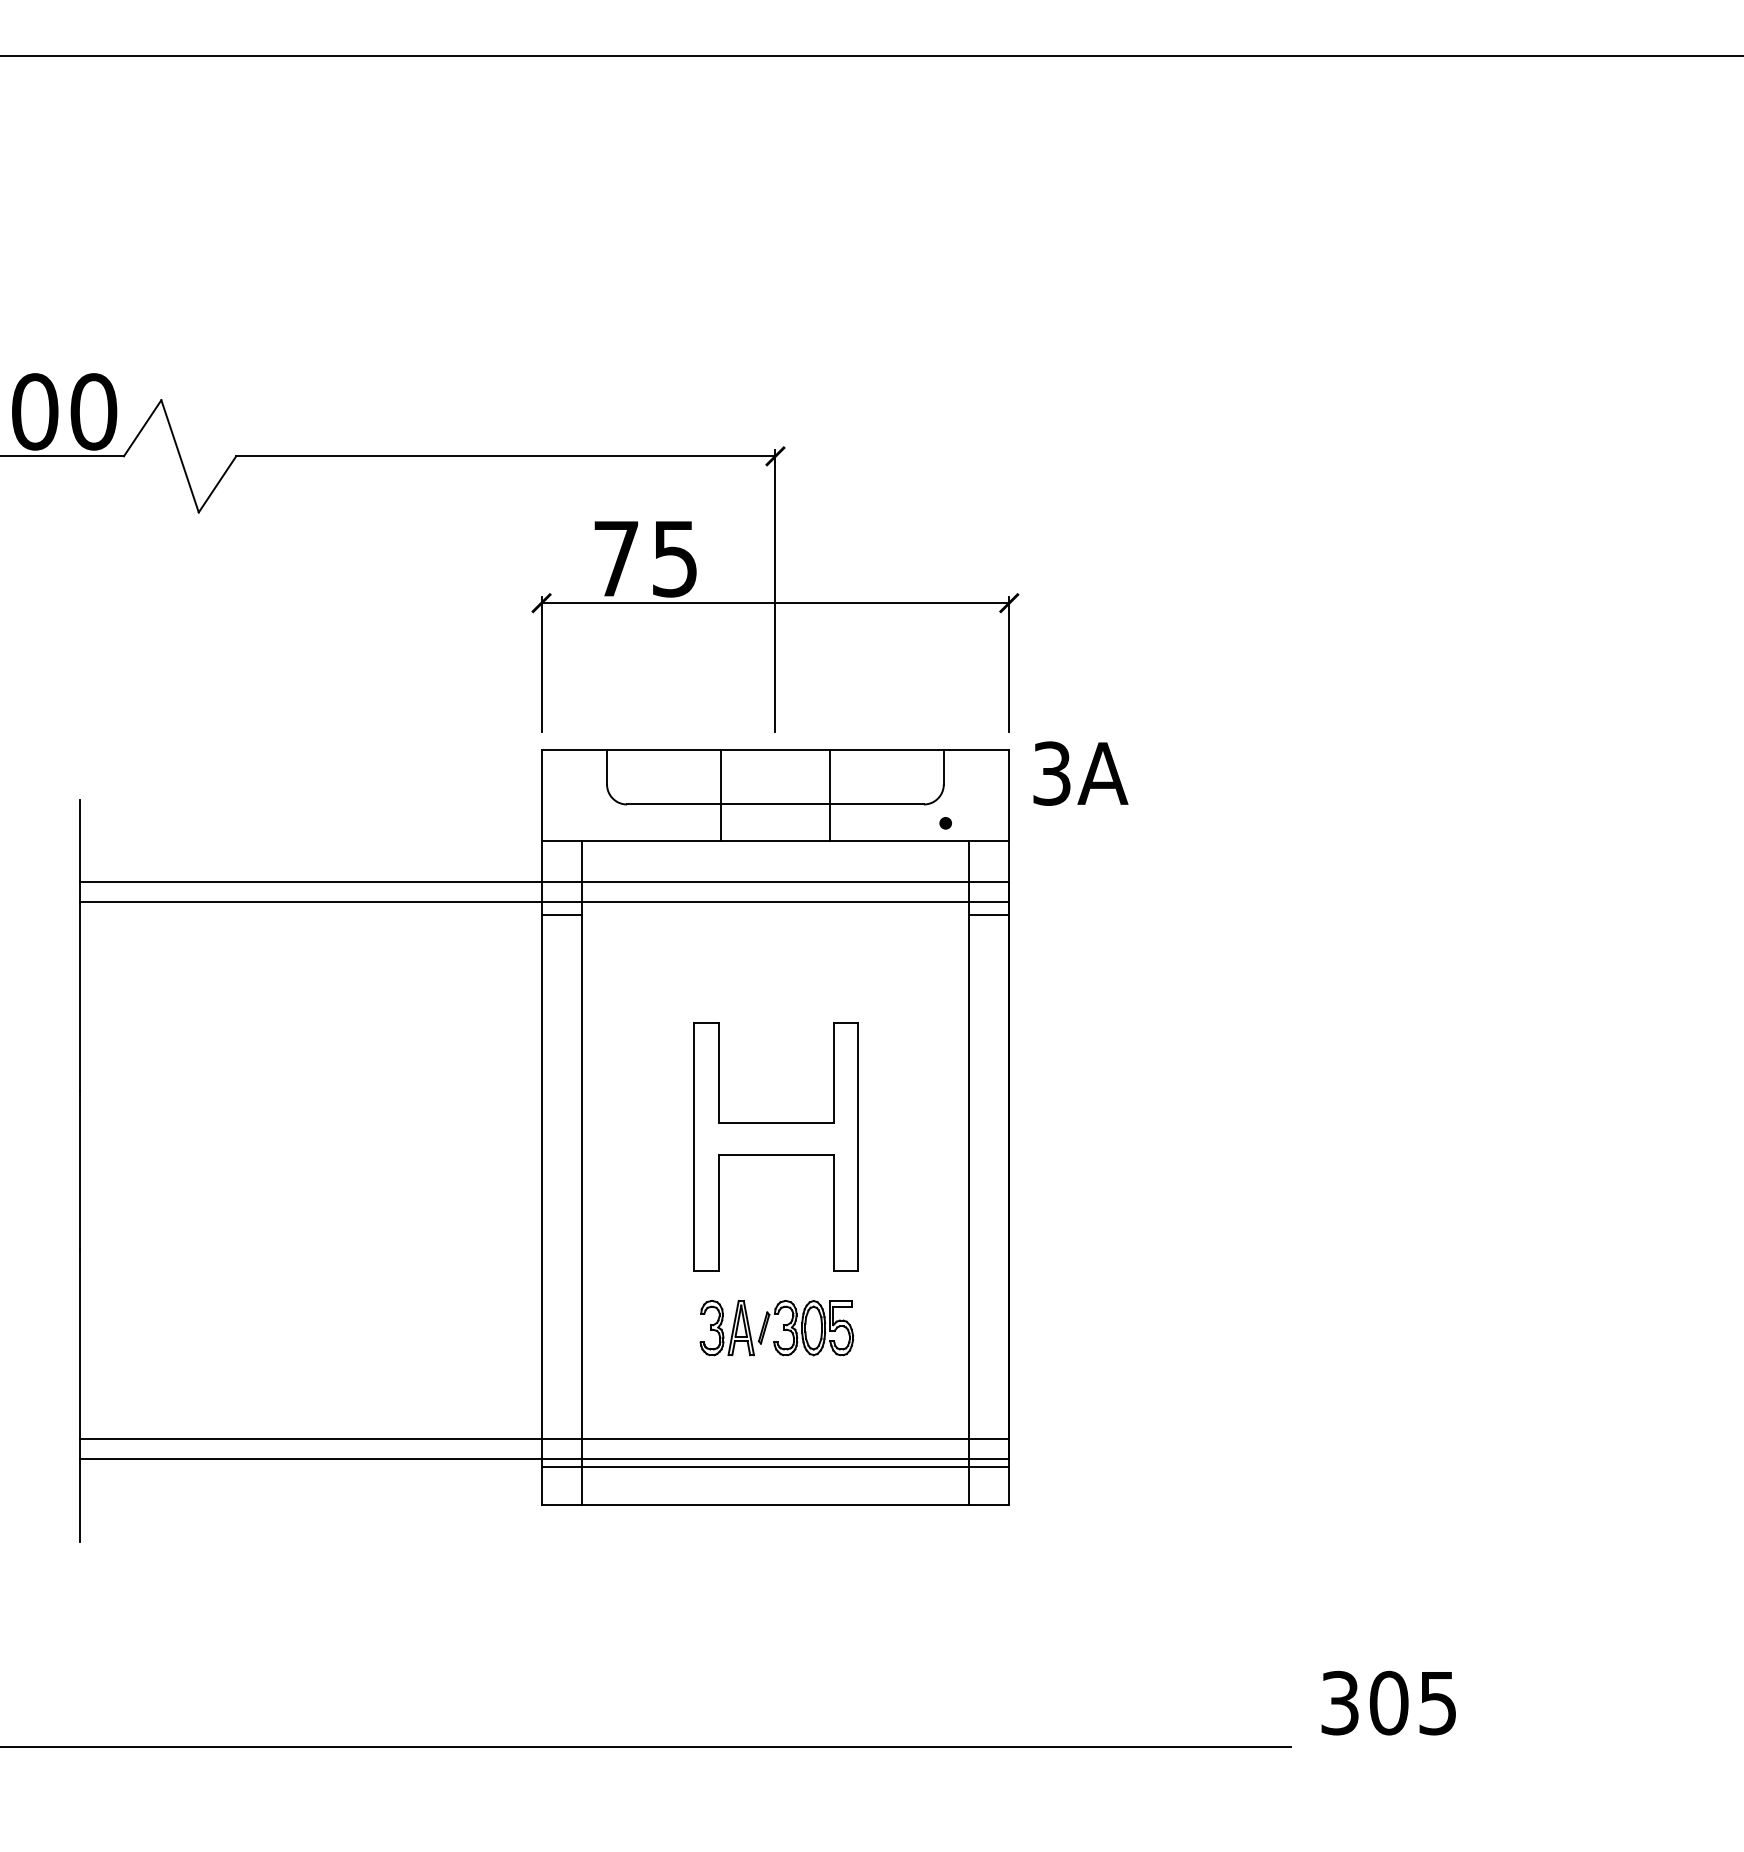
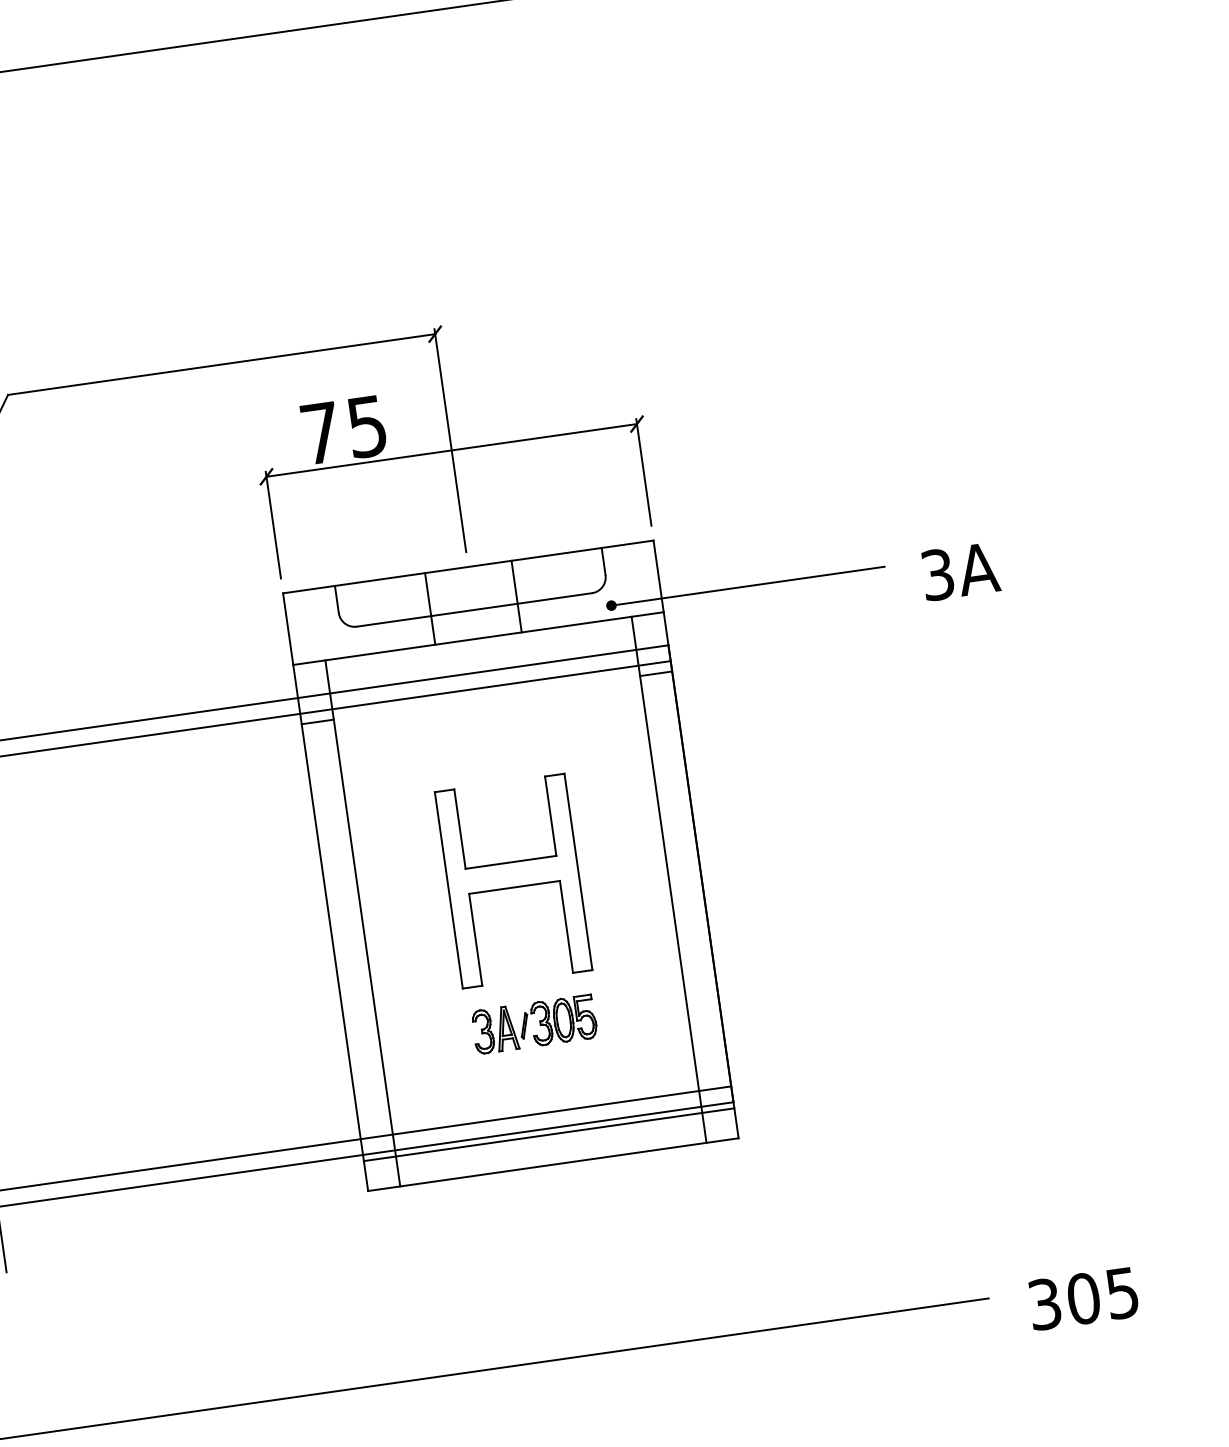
text: (1080, 773) -> (960, 571), moved
line: (1117, 823) -> (747, 586), added
text: (1388, 1702) -> (1083, 1298), moved

